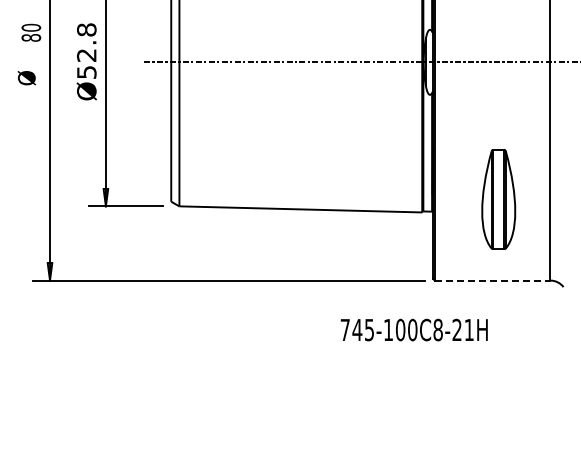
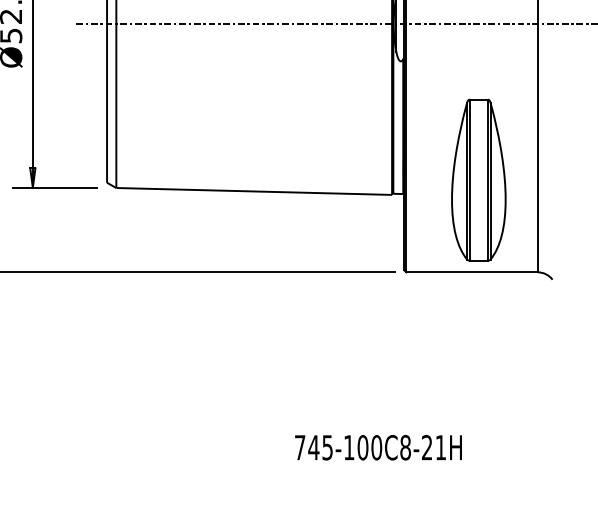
part: (498, 199) -> (478, 180), size x1.43
line: (492, 280) -> (471, 272), dashed -> solid
text: (413, 329) -> (377, 447), moved

